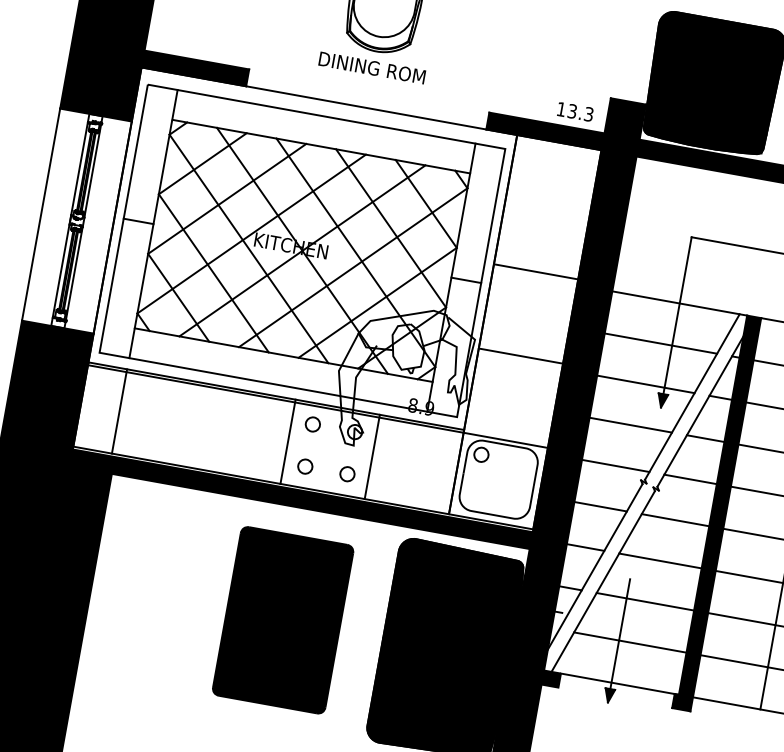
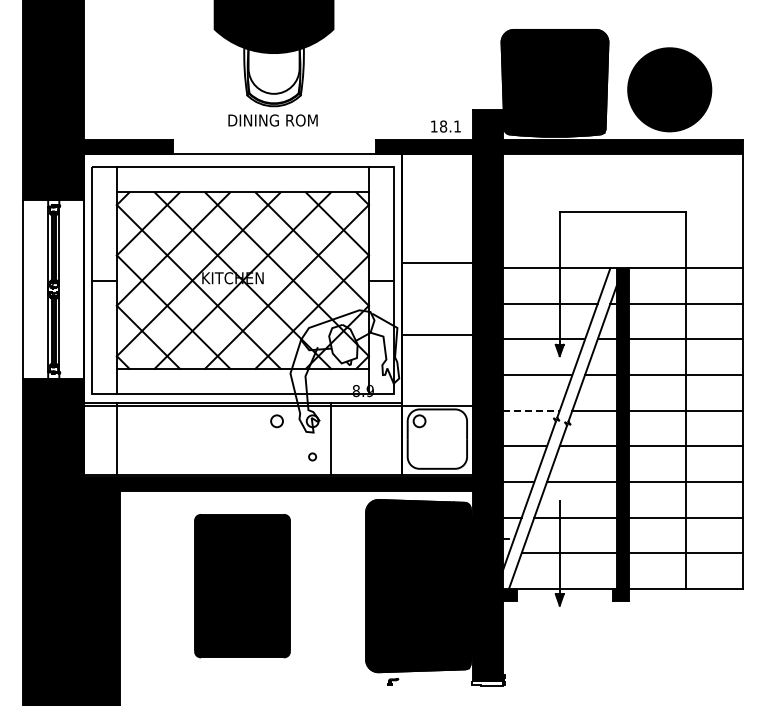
text: (580, 112) -> (450, 126), 13.3 -> 18.1
line: (288, 441) -> (259, 438), removed
circle: (304, 465) -> (276, 456), removed
line: (616, 465) -> (531, 410), solid -> dashed
circle: (347, 473) -> (312, 456), size x0.6
part: (283, 620) -> (242, 586), moved

